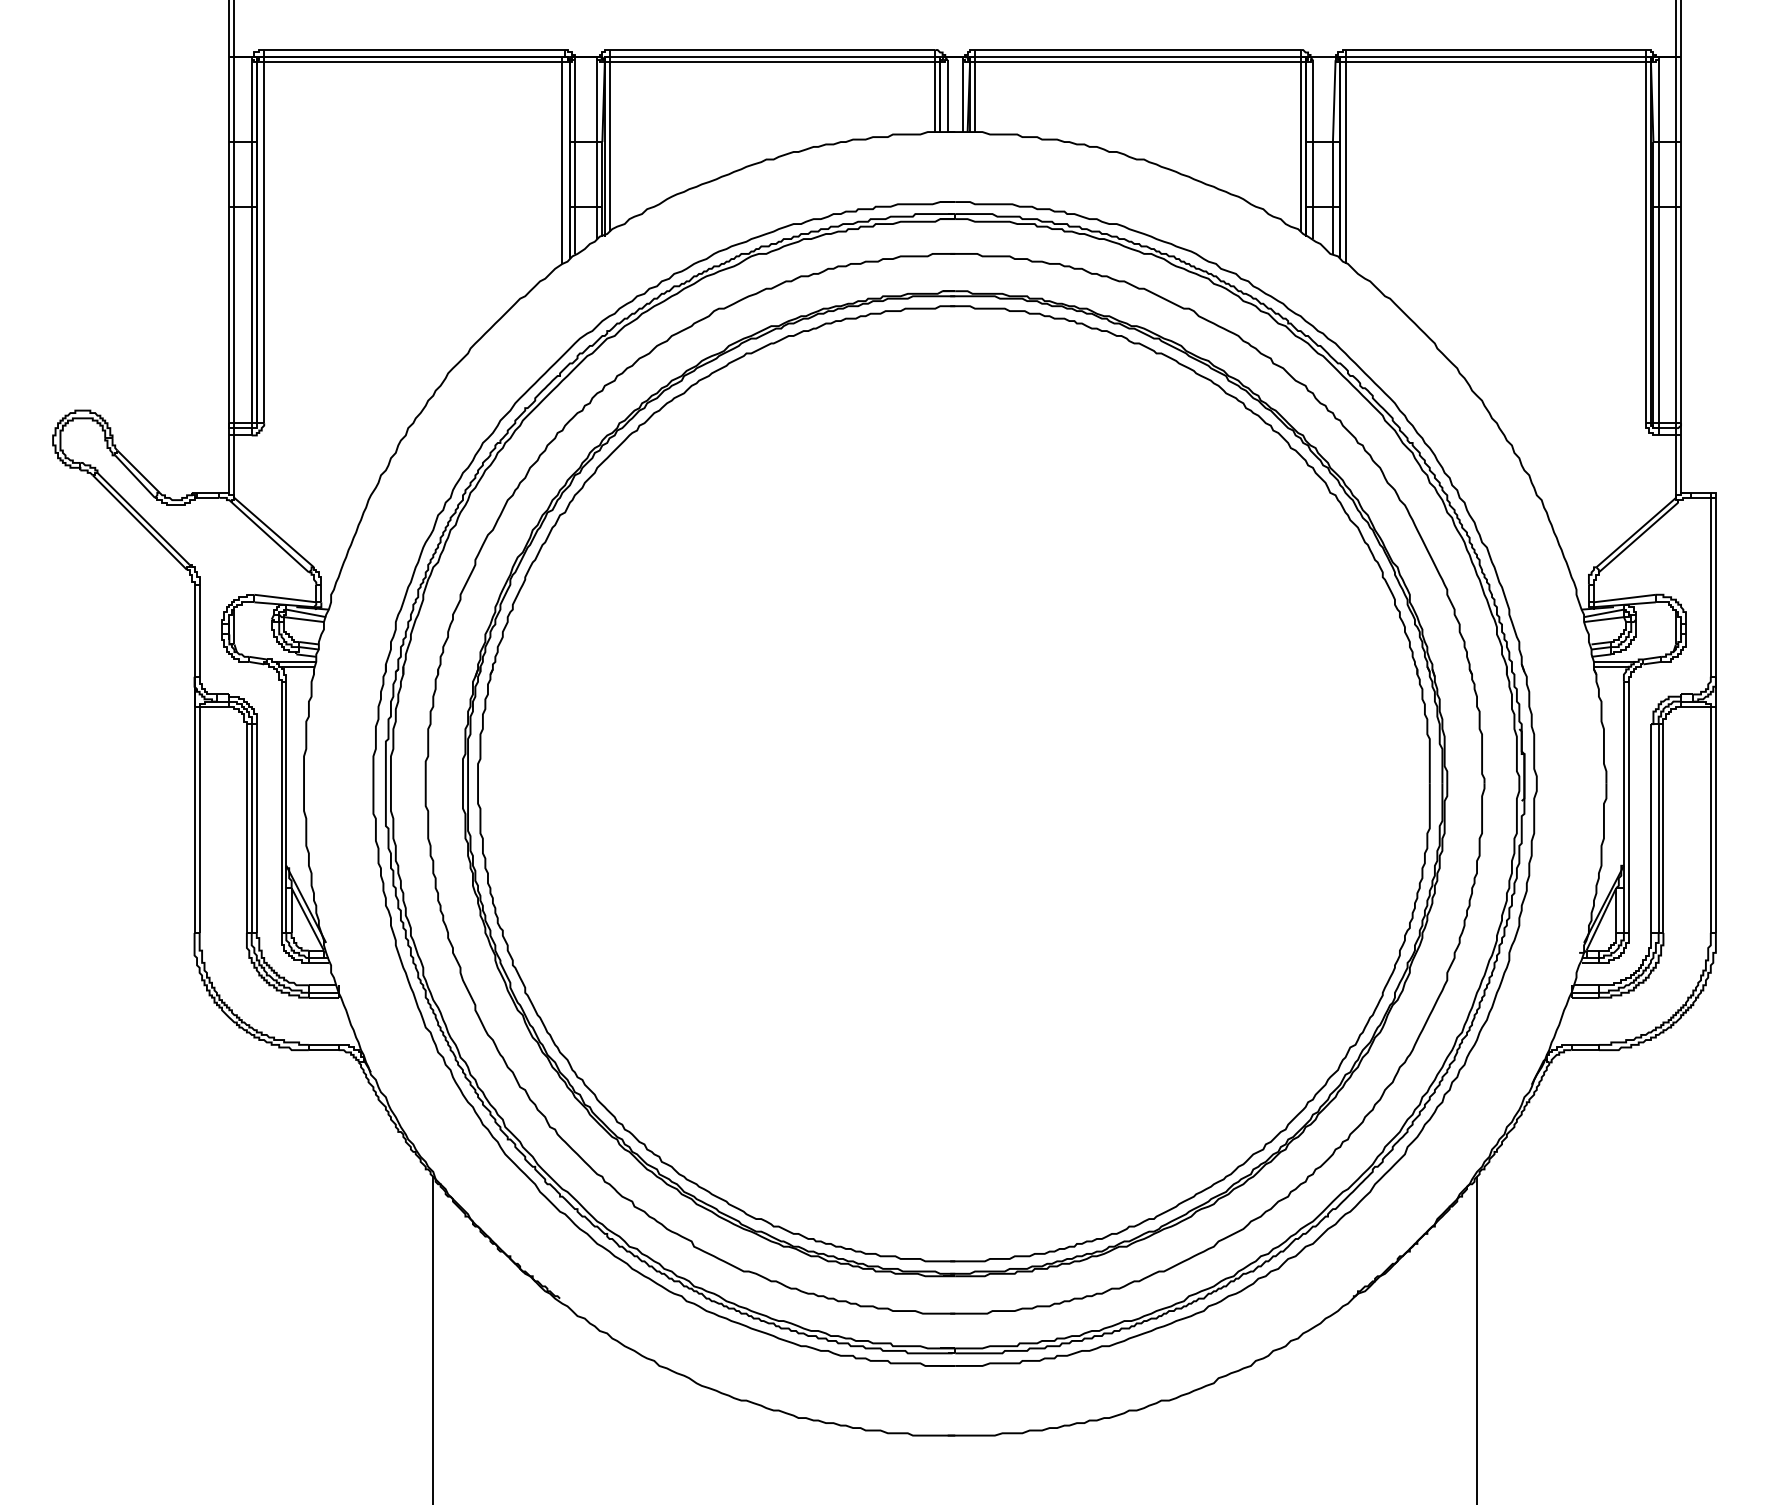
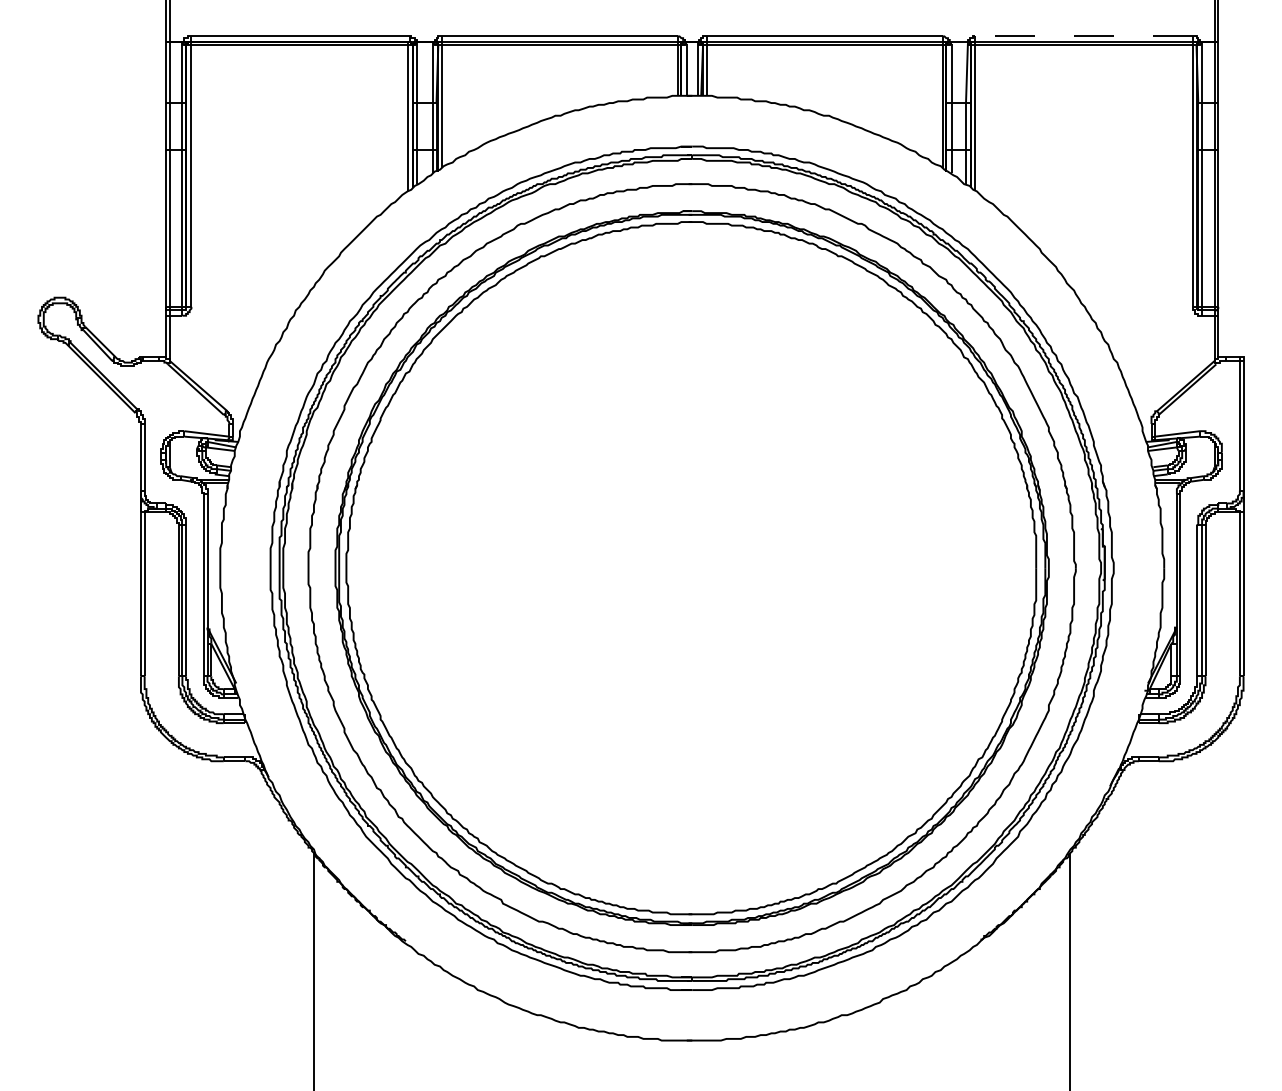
line: (1495, 50) -> (1083, 36), solid -> dashed

